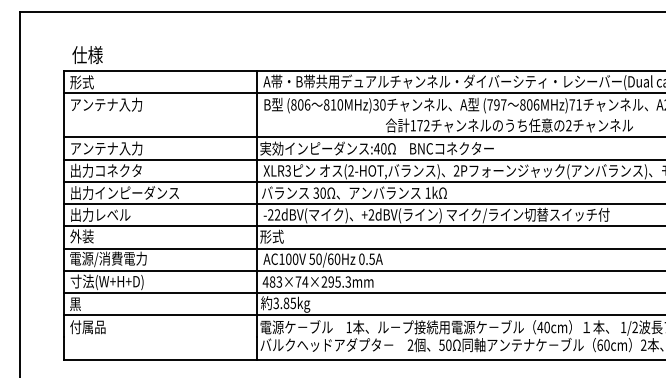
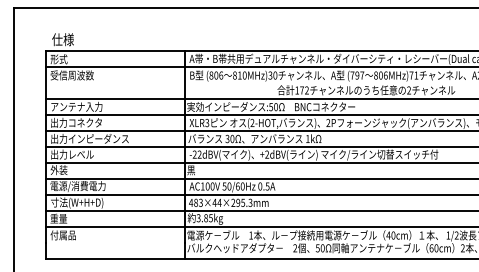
text: (106, 104) -> (76, 75), アンテナ入力 -> 受信周波数
text: (376, 148) -> (270, 106), :40 -> :50
text: (271, 236) -> (195, 170), 形式 -> 黒
text: (298, 281) -> (214, 202), 483×74×295.3mm -> 483×44×295.3mm
text: (81, 303) -> (58, 218), 黒 -> 重量

